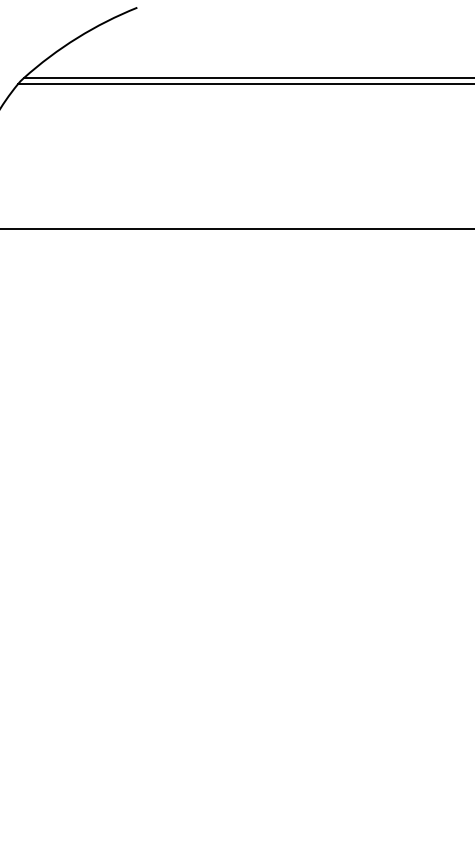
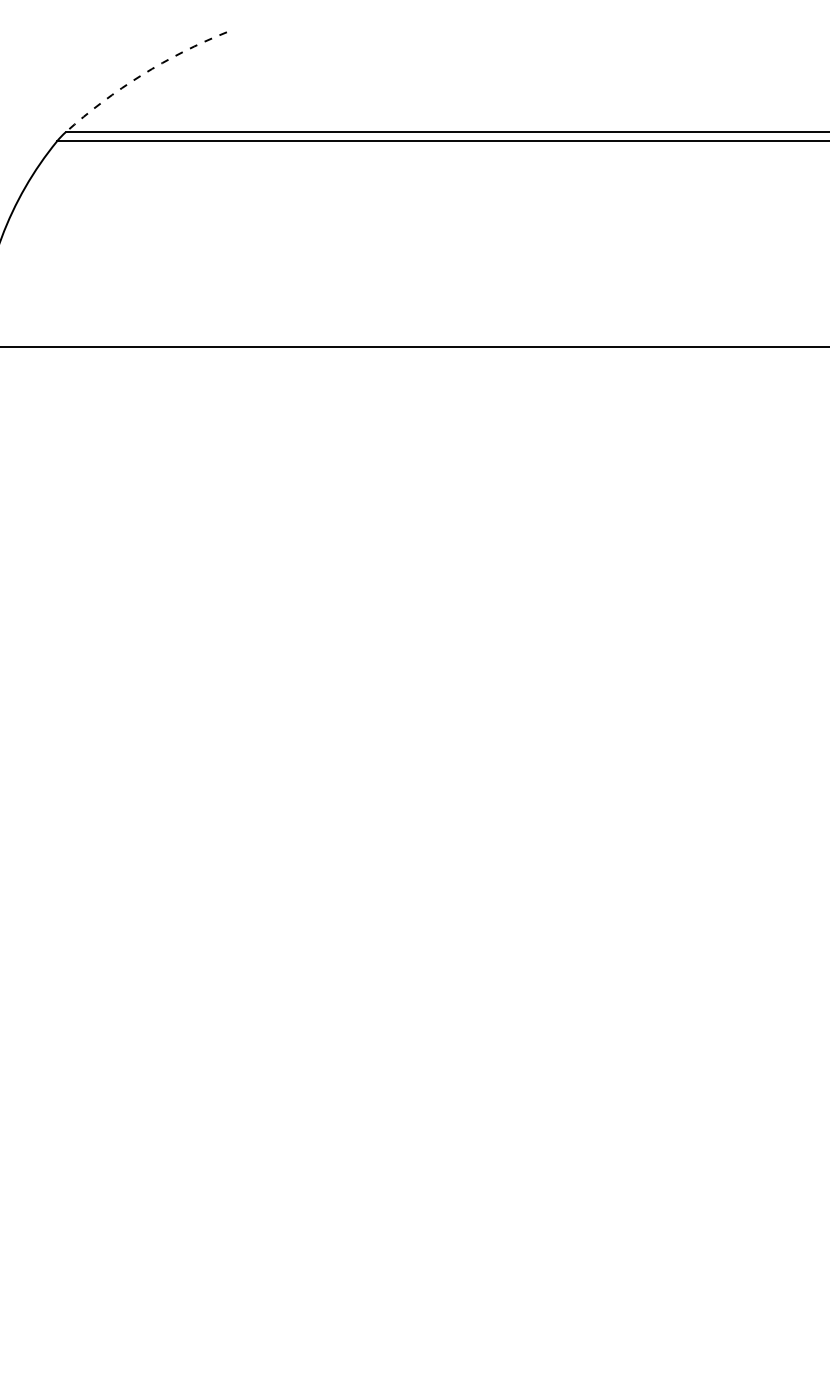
arc: (77, 38) -> (141, 75), solid -> dashed

